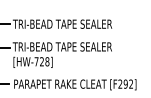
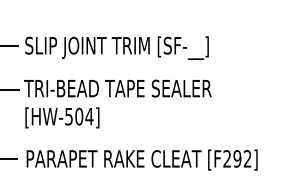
text: (62, 25) -> (117, 48), TRI-BEAD TAPE SEALER -> SLIP JOINT TRIM [SF-__]
text: (41, 61) -> (78, 116), [HW-728] -> [HW-504]

